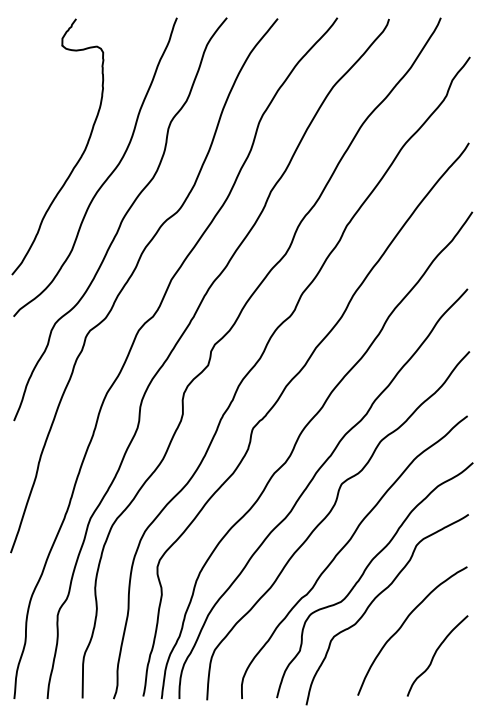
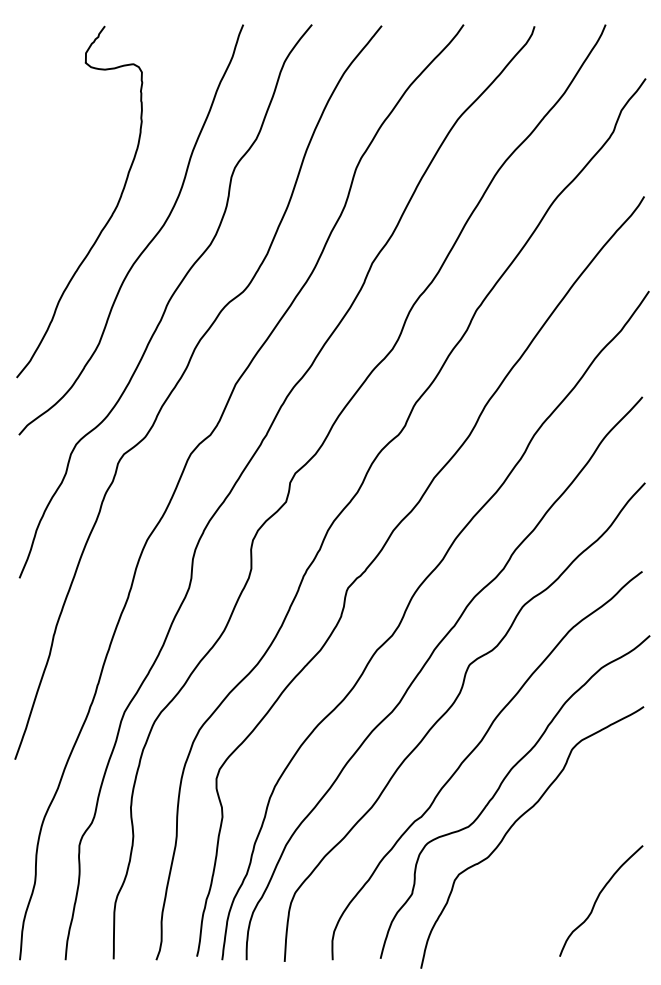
curve: (402, 625) -> (553, 859), removed

